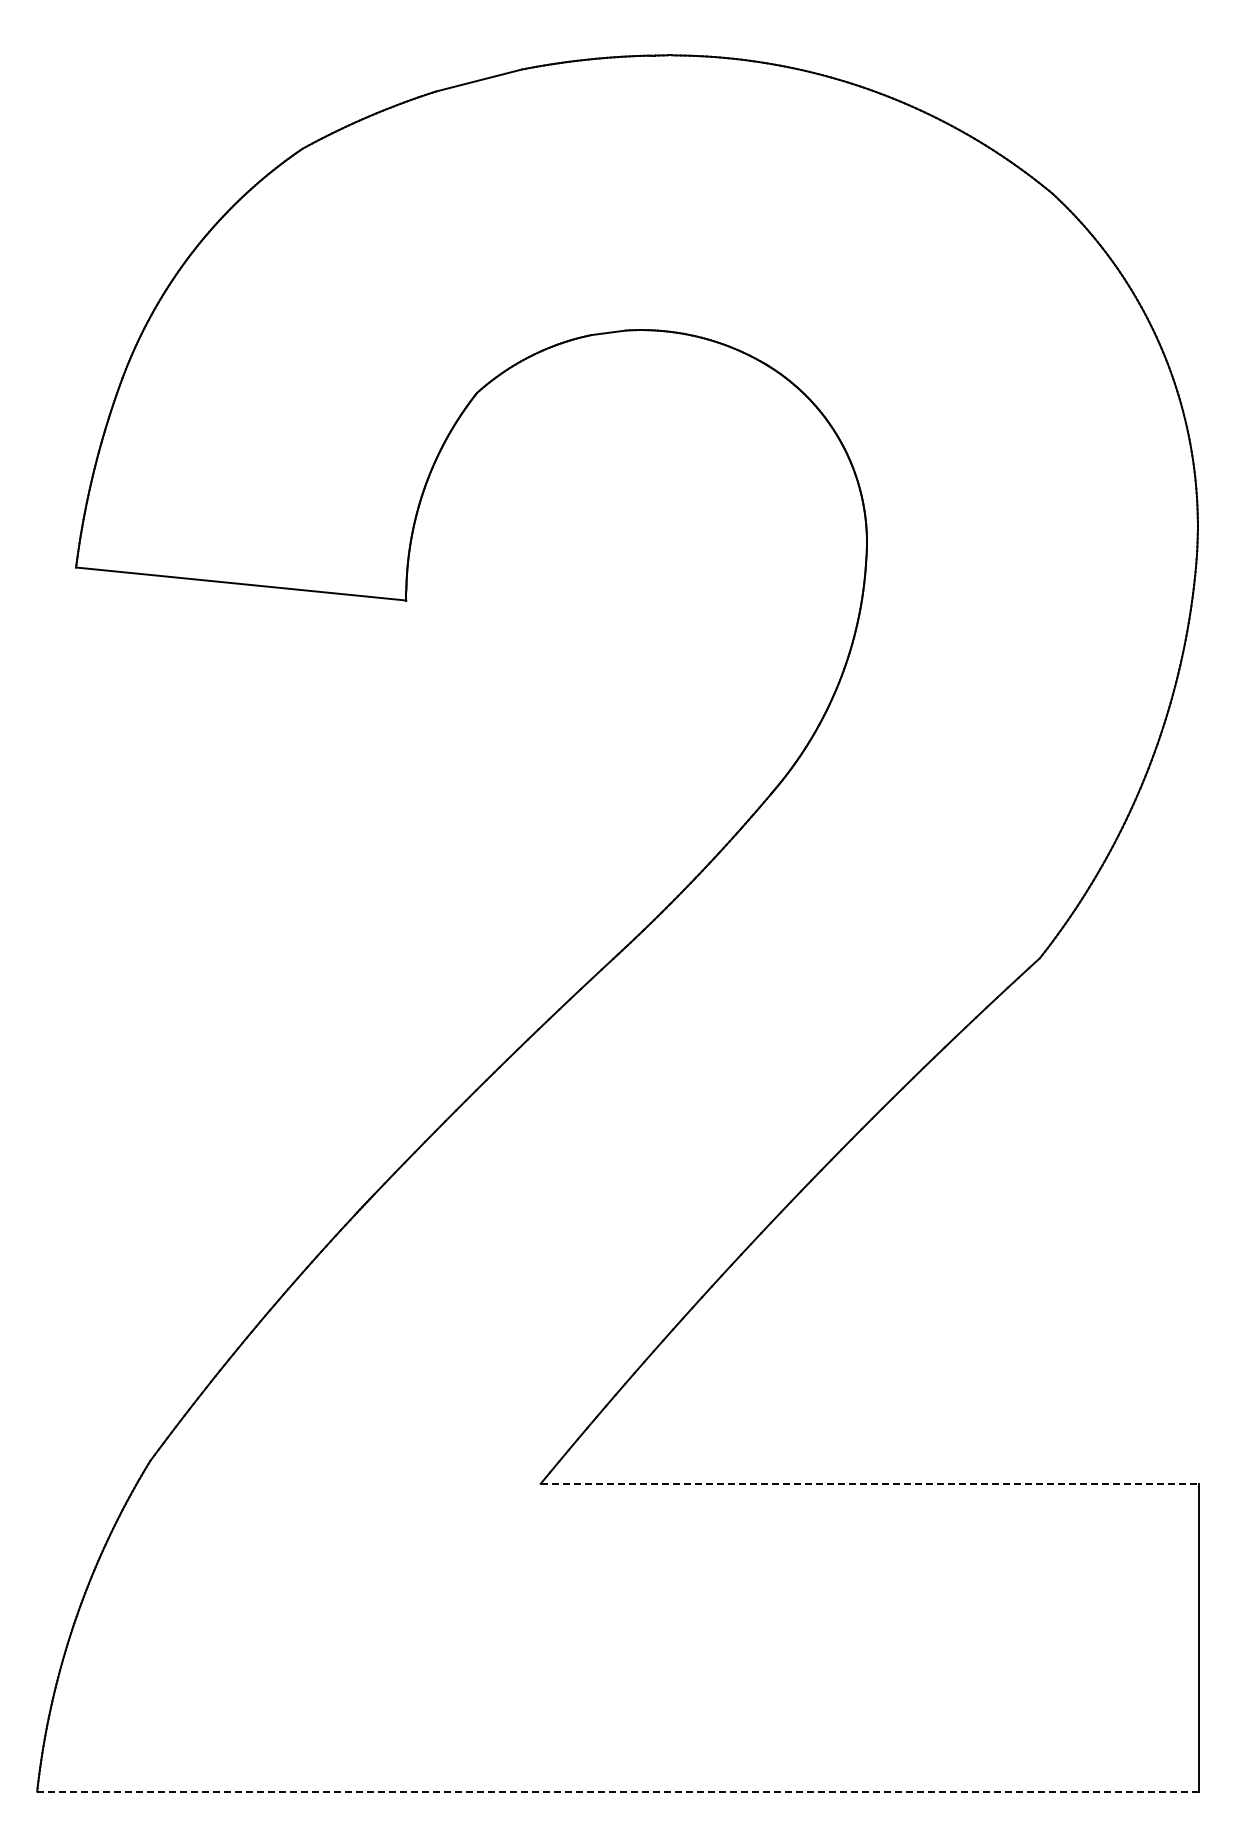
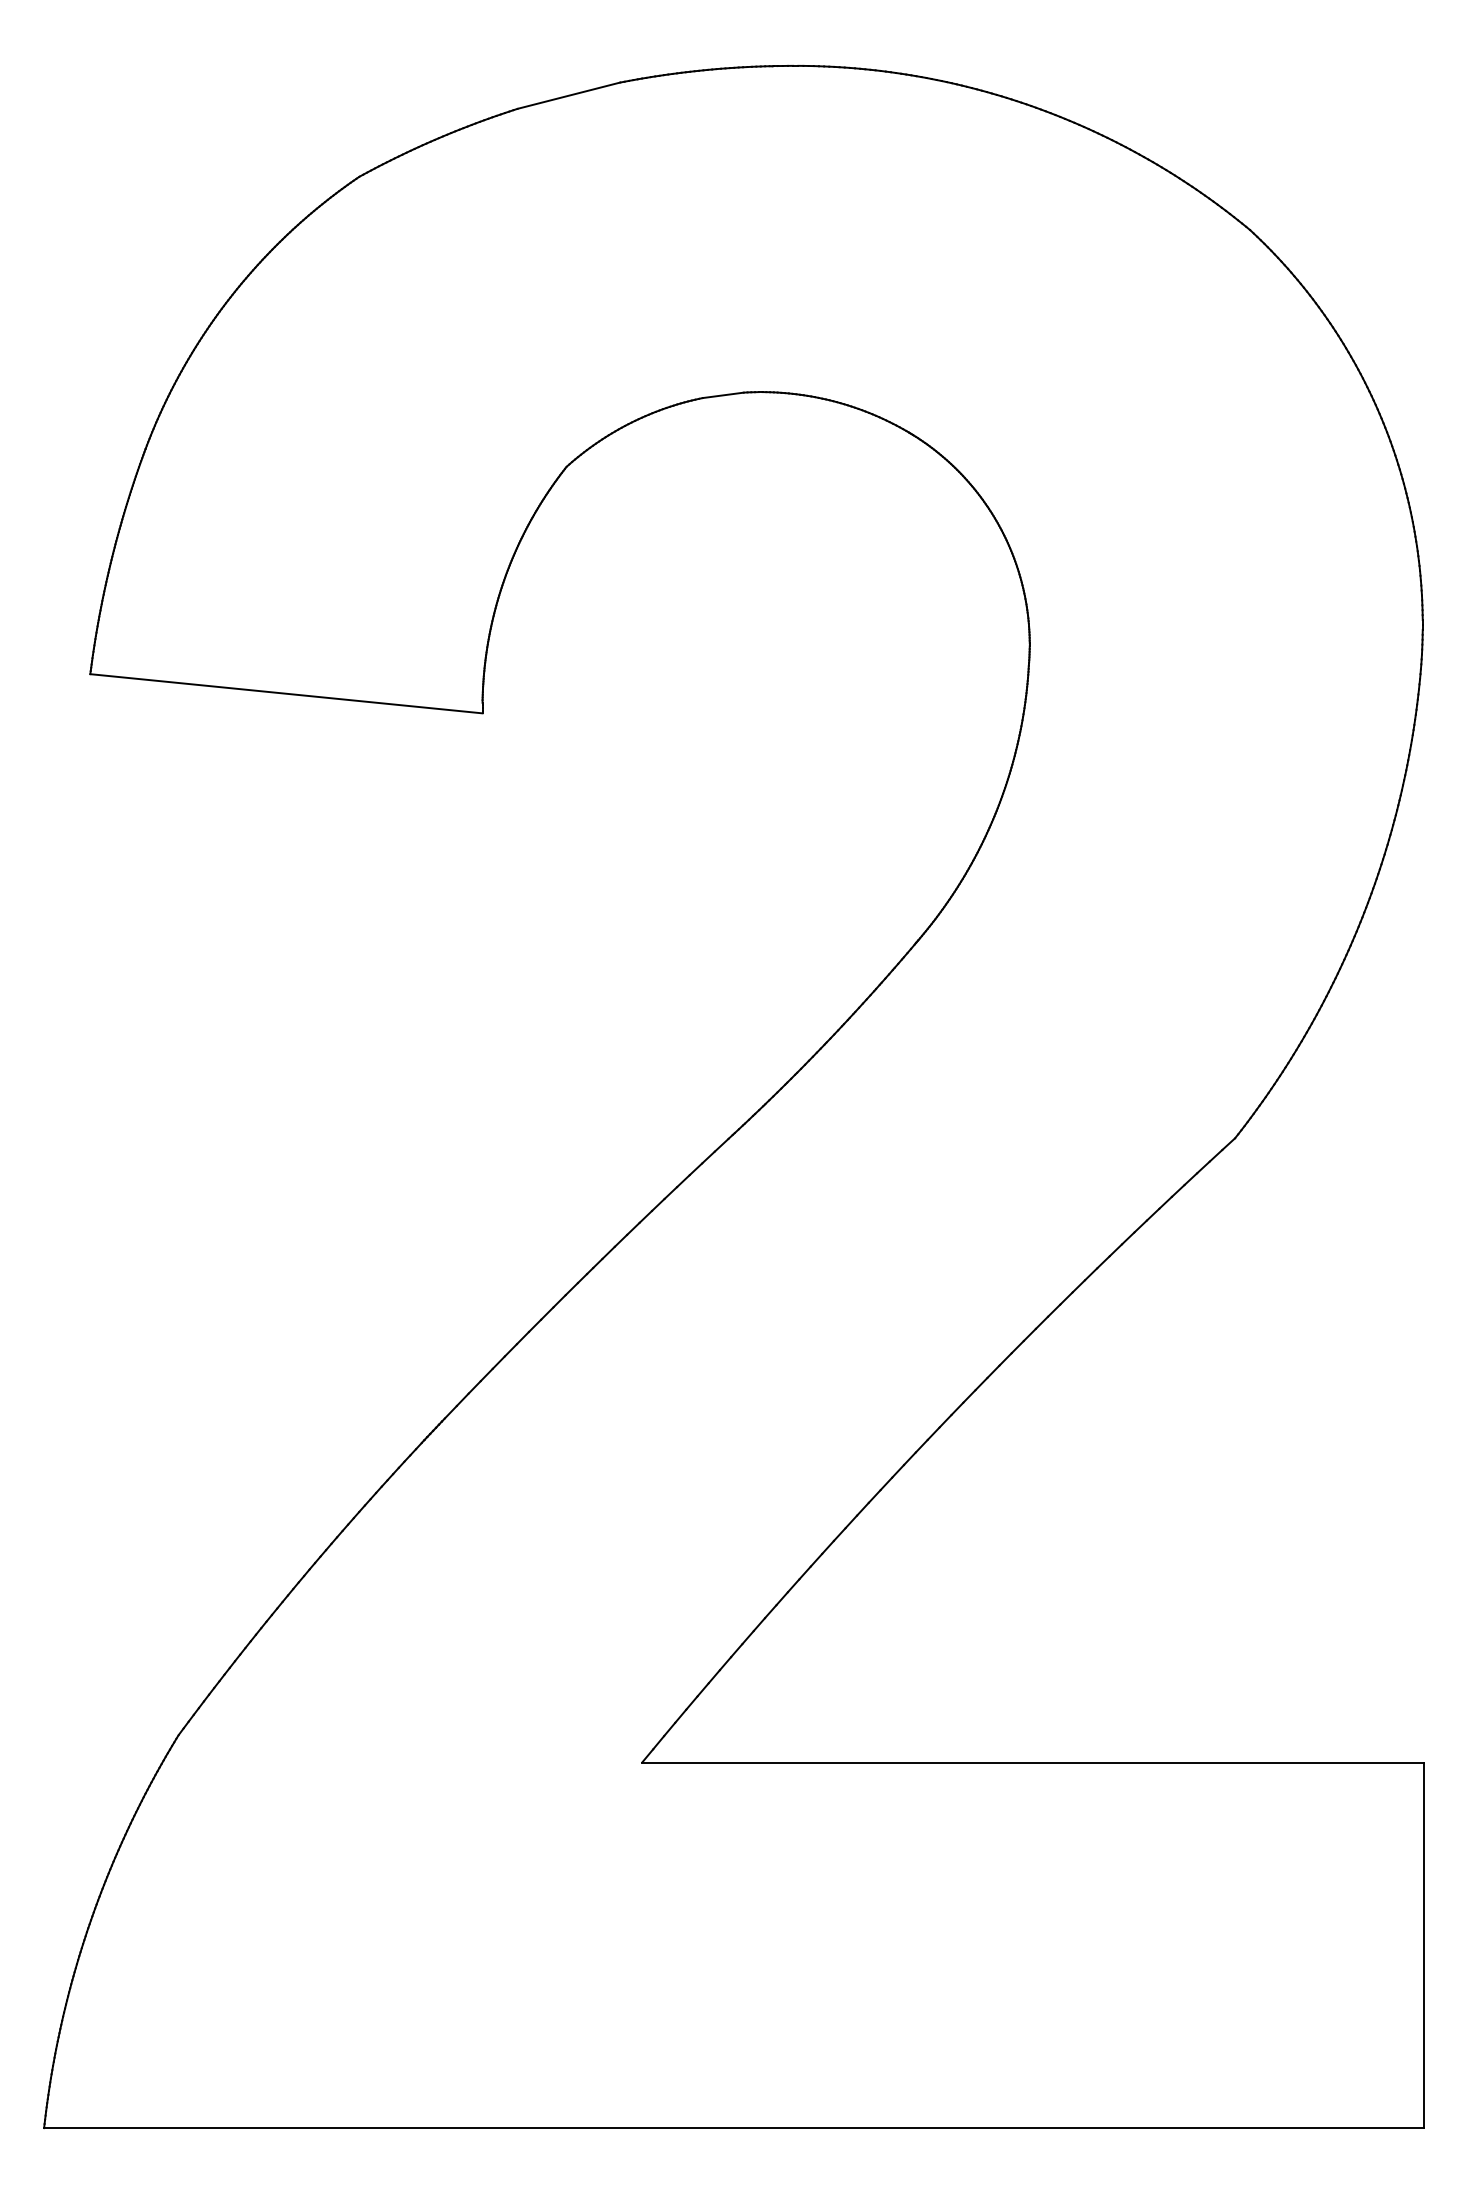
line: (870, 1483) -> (1033, 1762), dashed -> solid
line: (618, 1791) -> (734, 2128), dashed -> solid

